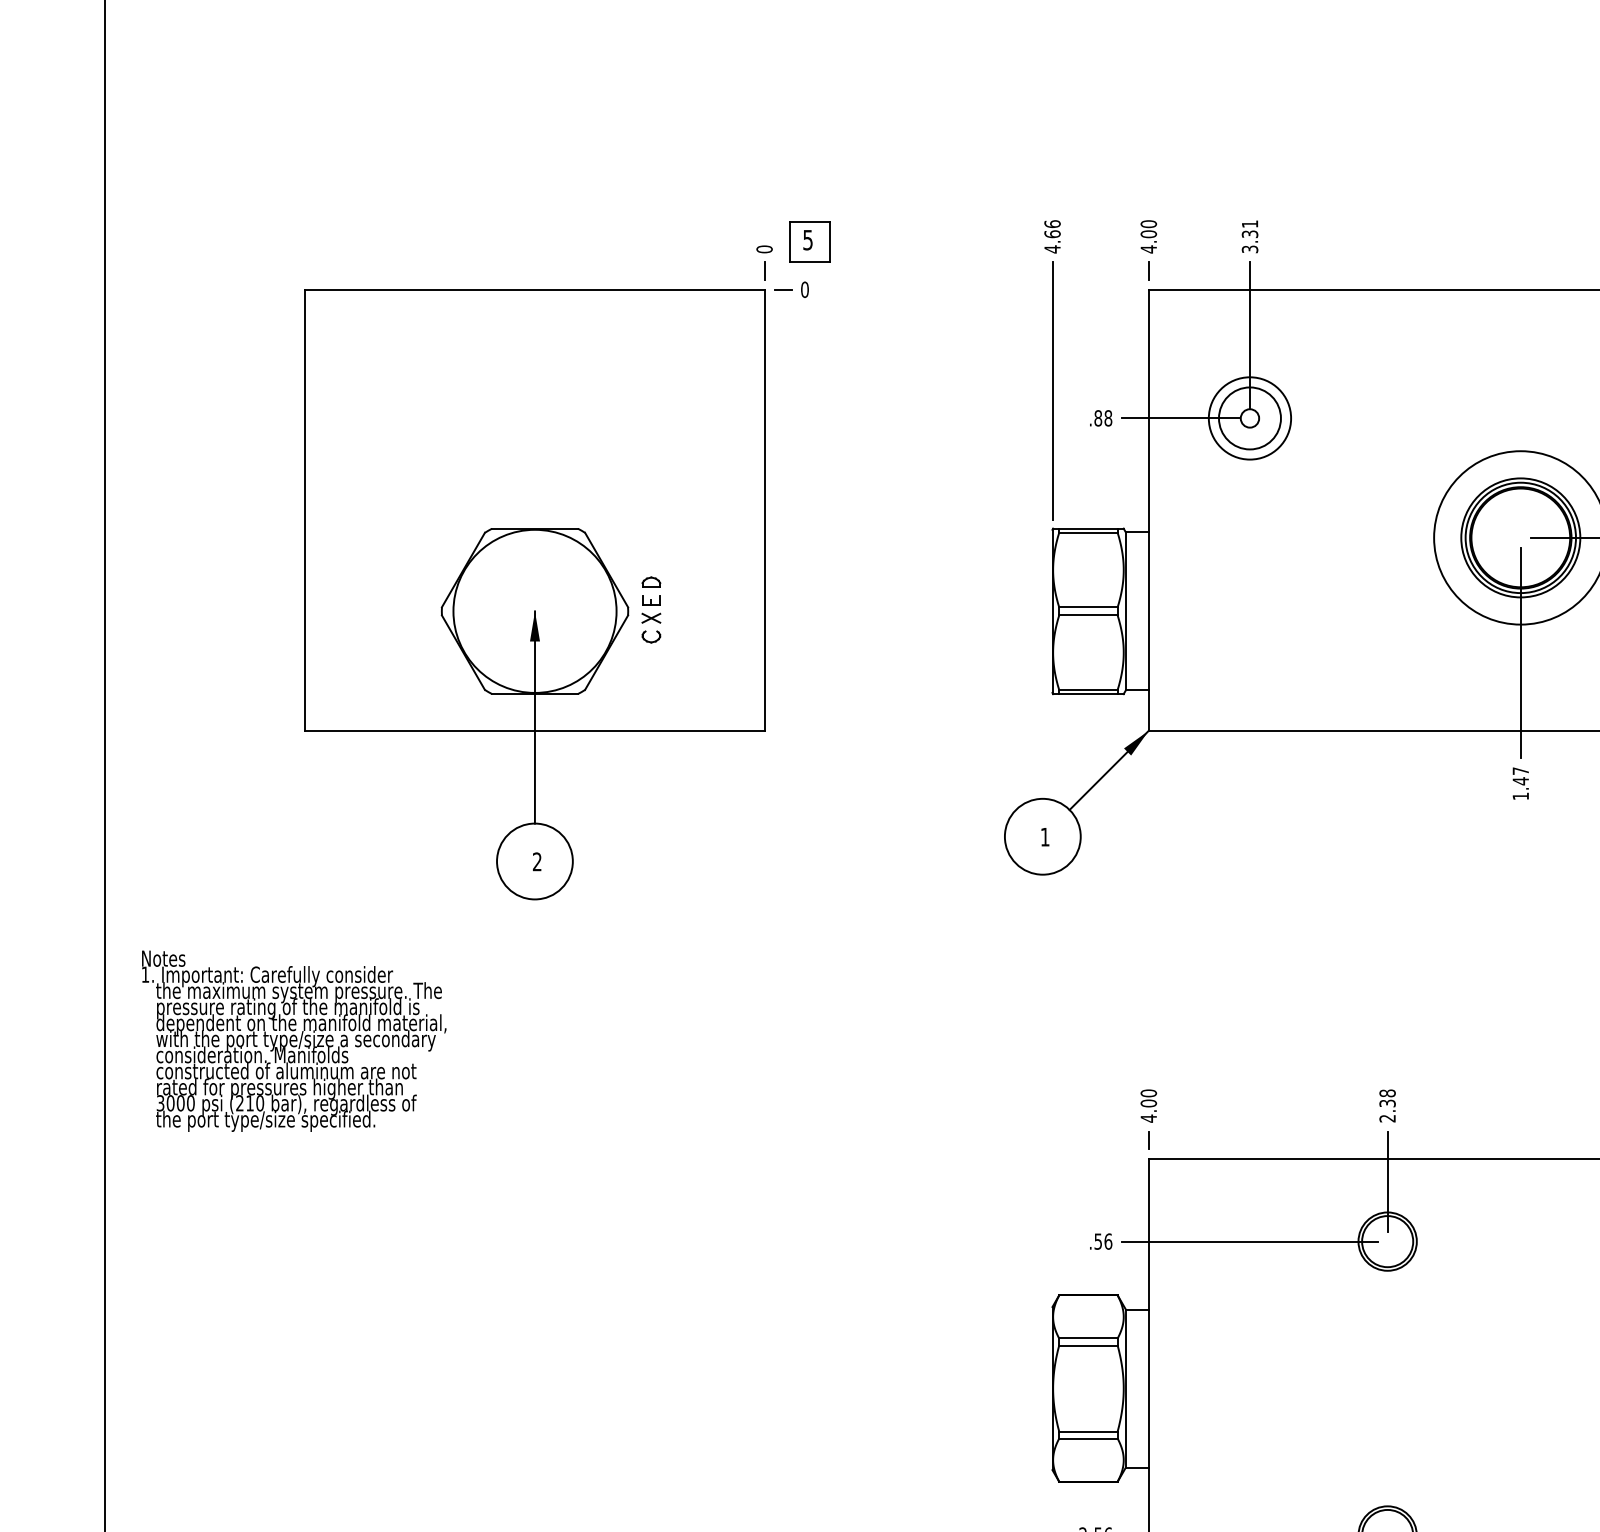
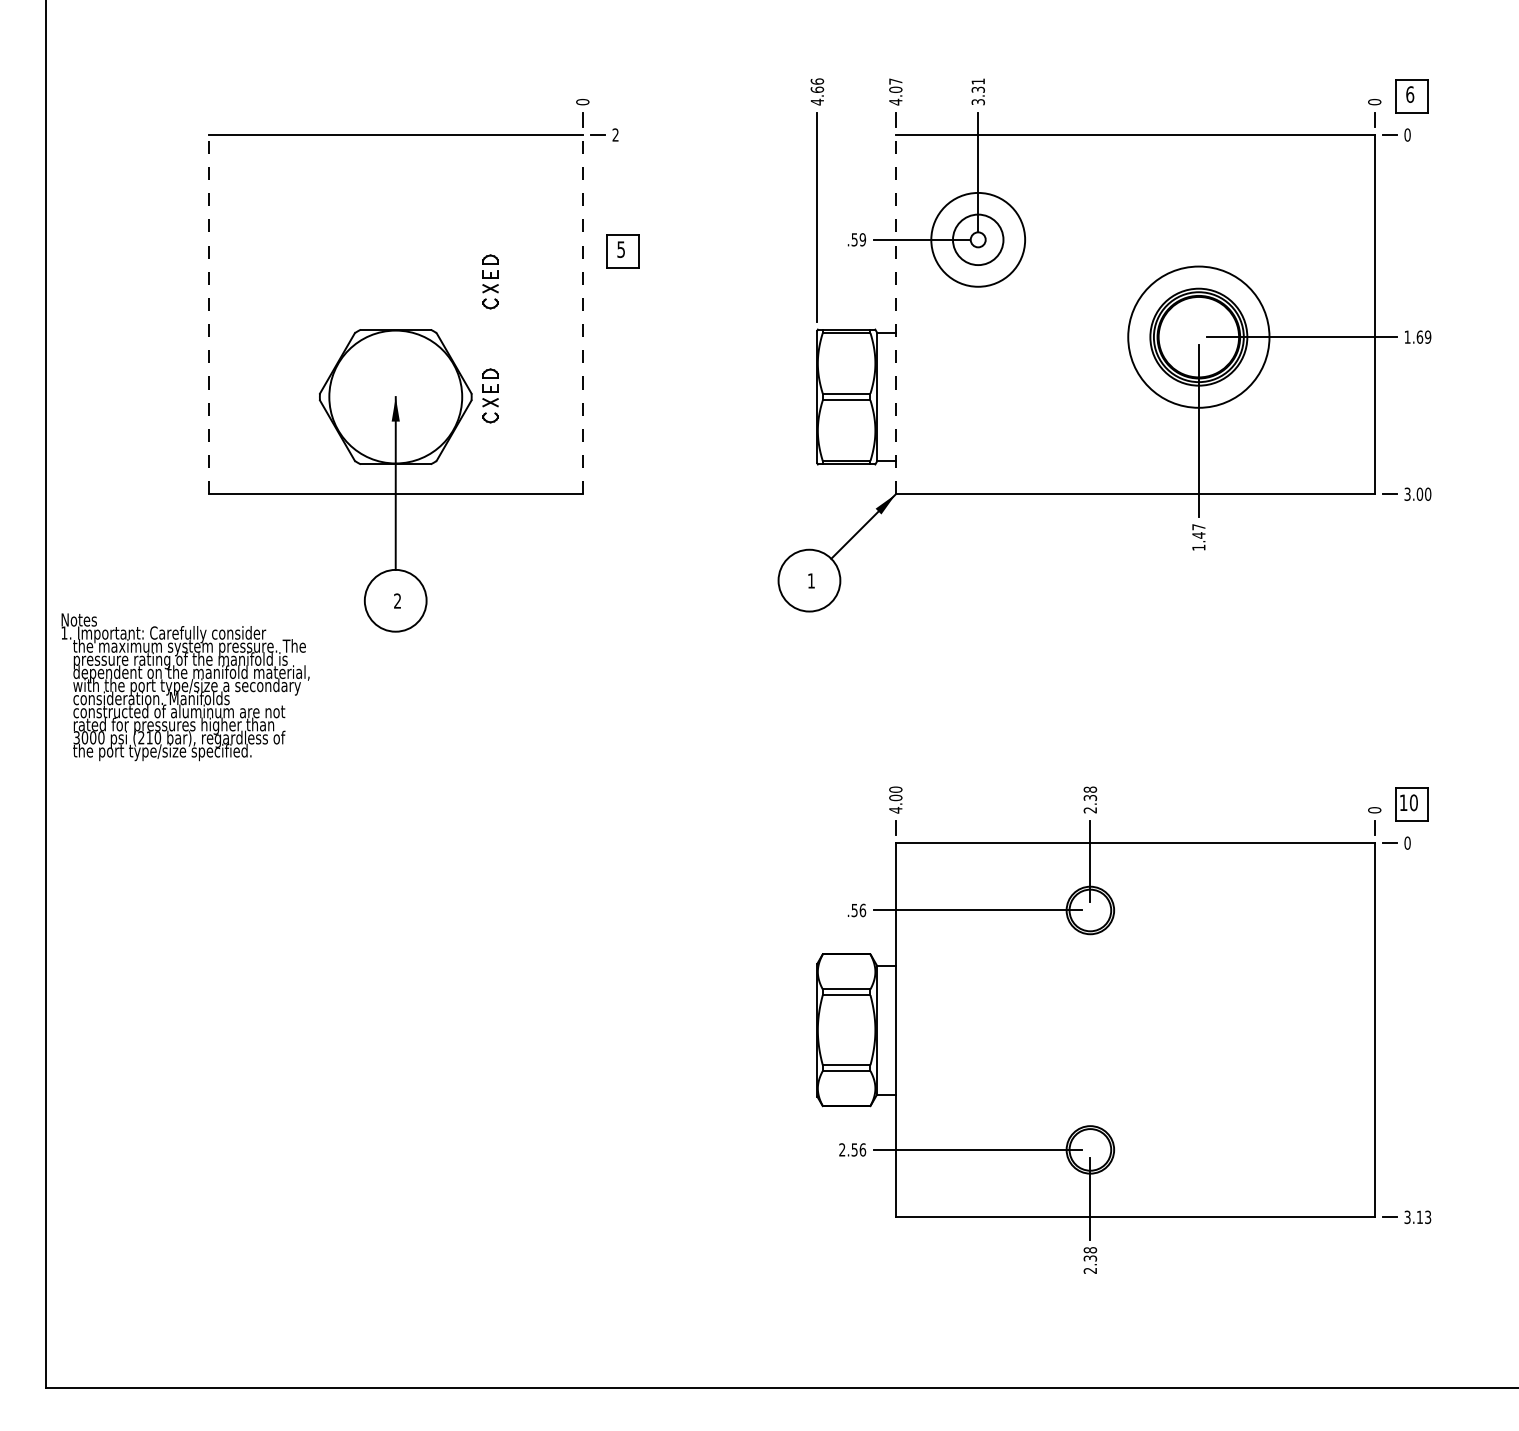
text: (1148, 224) -> (895, 81), 4.00 -> 4.07
part: (809, 242) -> (622, 251), moved
text: (804, 289) -> (615, 134), 0 -> 2
text: (1103, 417) -> (858, 239), .88 -> .59
circle: (1249, 417) -> (977, 239), size x1.4
part: (651, 469) -> (490, 281), added
line: (305, 510) -> (208, 314), solid -> dashed
line: (764, 510) -> (582, 314), solid -> dashed
line: (1148, 510) -> (895, 314), solid -> dashed
text: (294, 1041) -> (185, 687), moved

